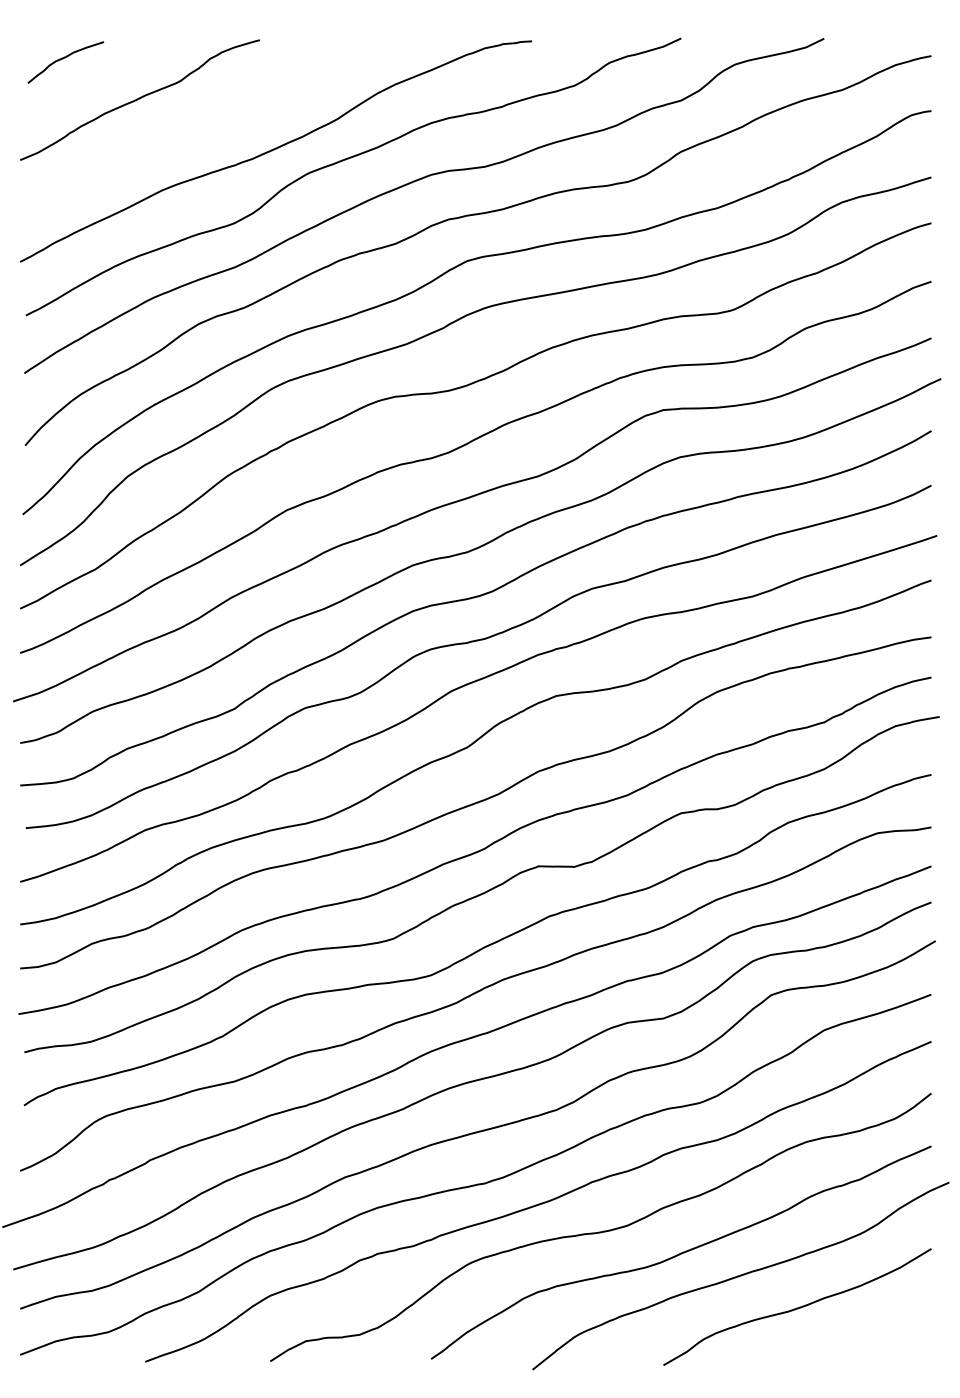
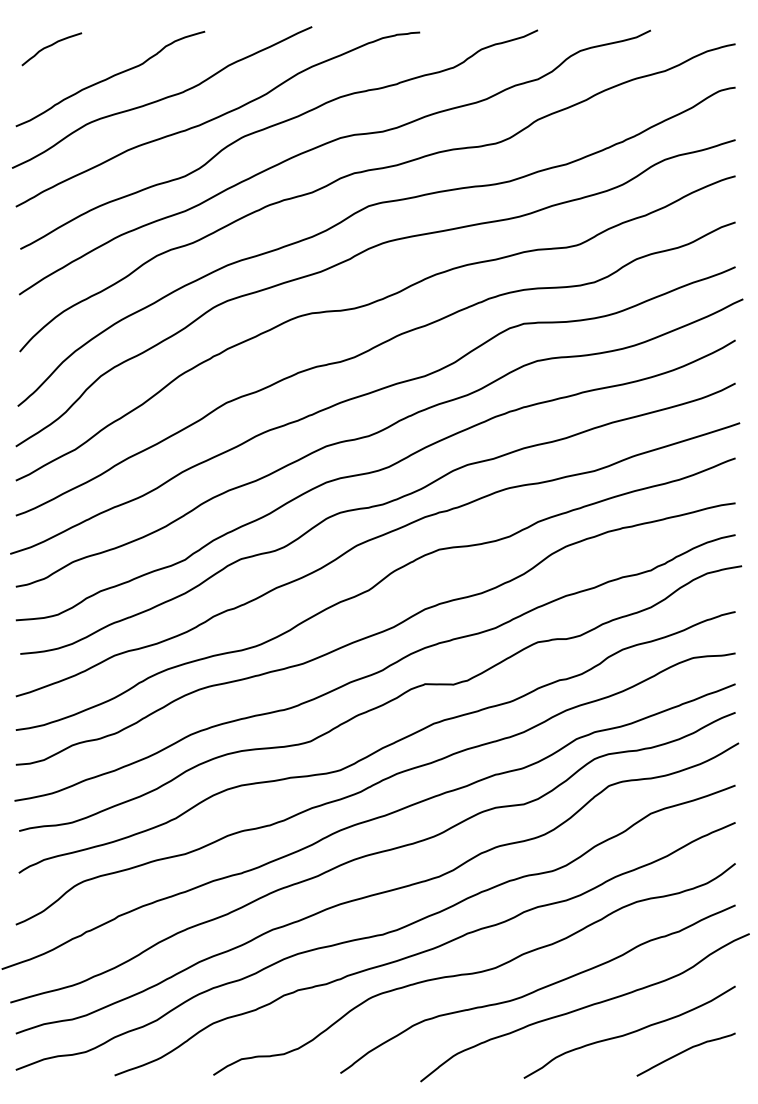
curve: (204, 124) -> (161, 98), added
curve: (866, 1332) -> (684, 1052), added

